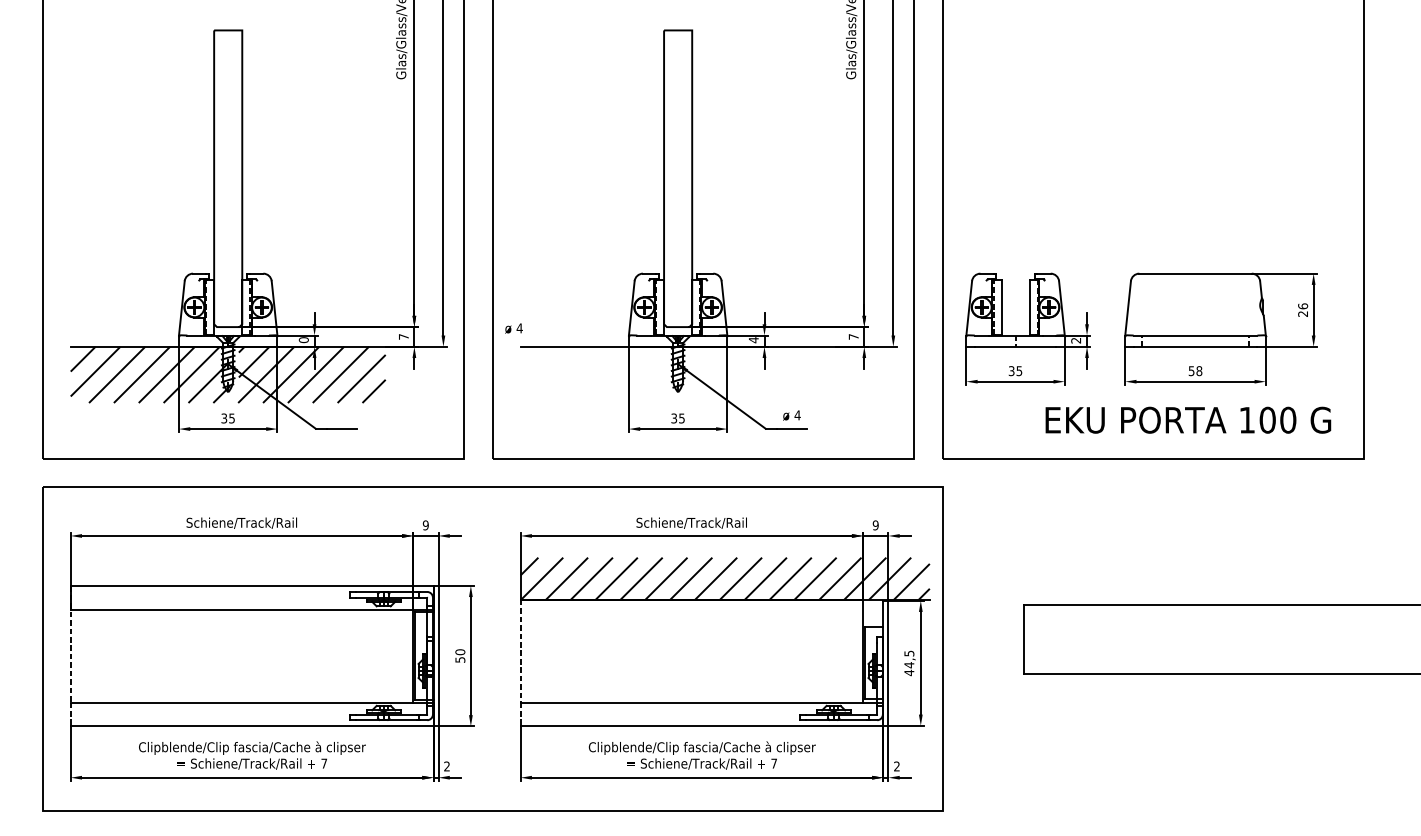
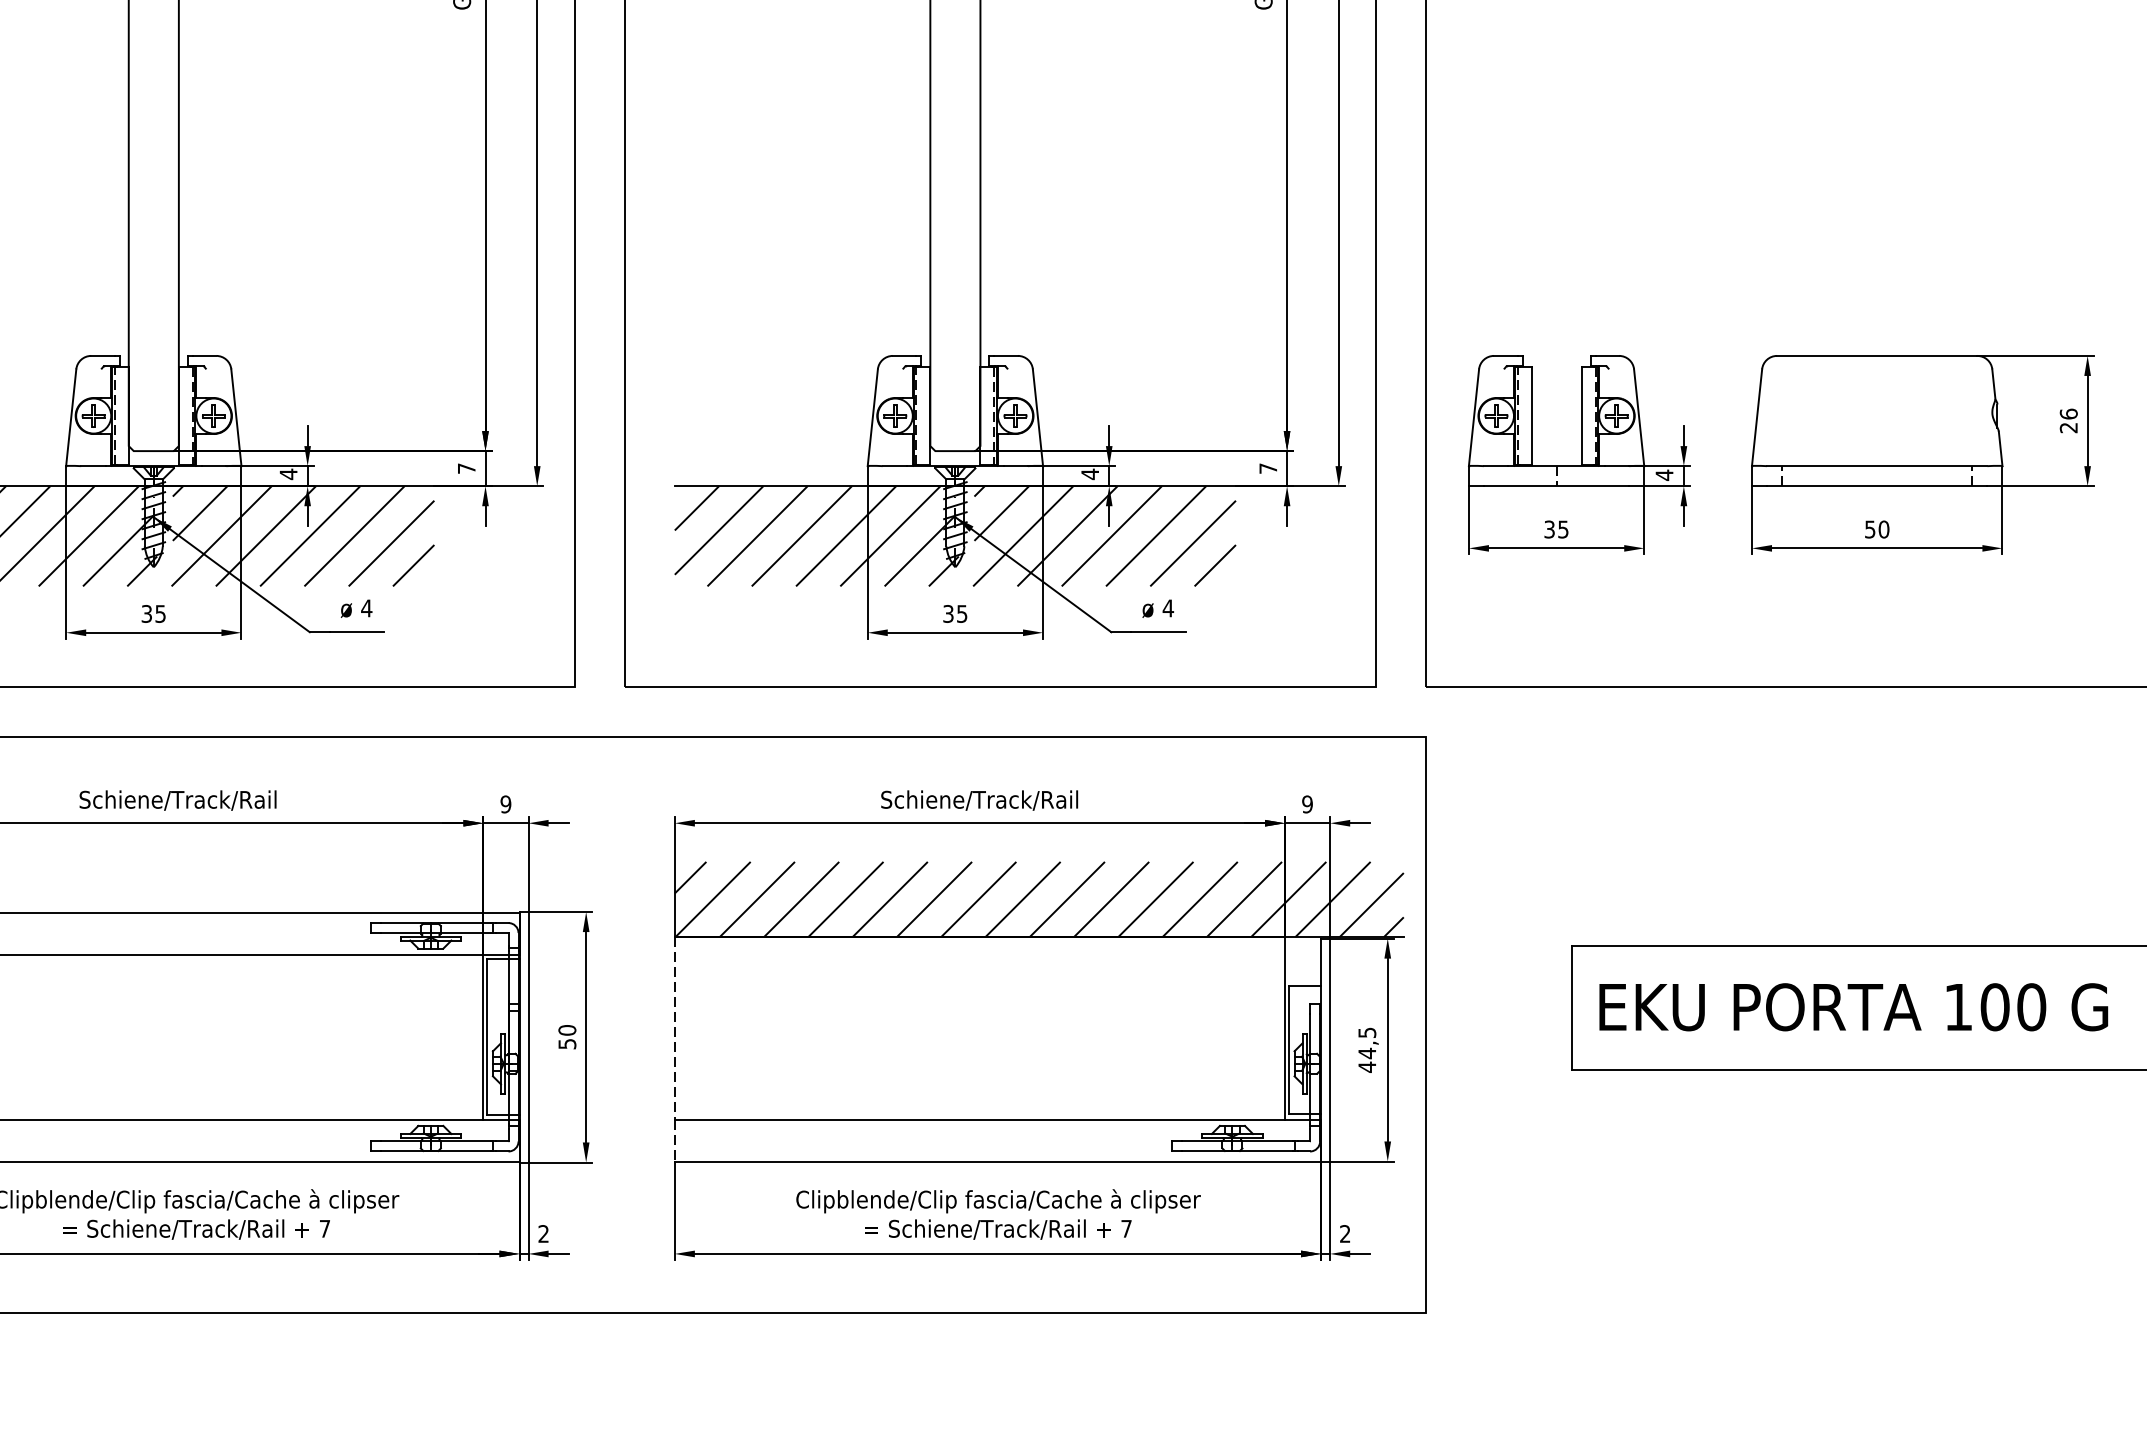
text: (513, 328) -> (355, 608), moved
text: (303, 340) -> (287, 474), 0 -> 4
text: (1076, 340) -> (1665, 474), 2 -> 4
text: (1199, 370) -> (1884, 528), 58 -> 50
hatch: (677, 374) -> (954, 535), added
text: (1188, 419) -> (1853, 1005), moved

